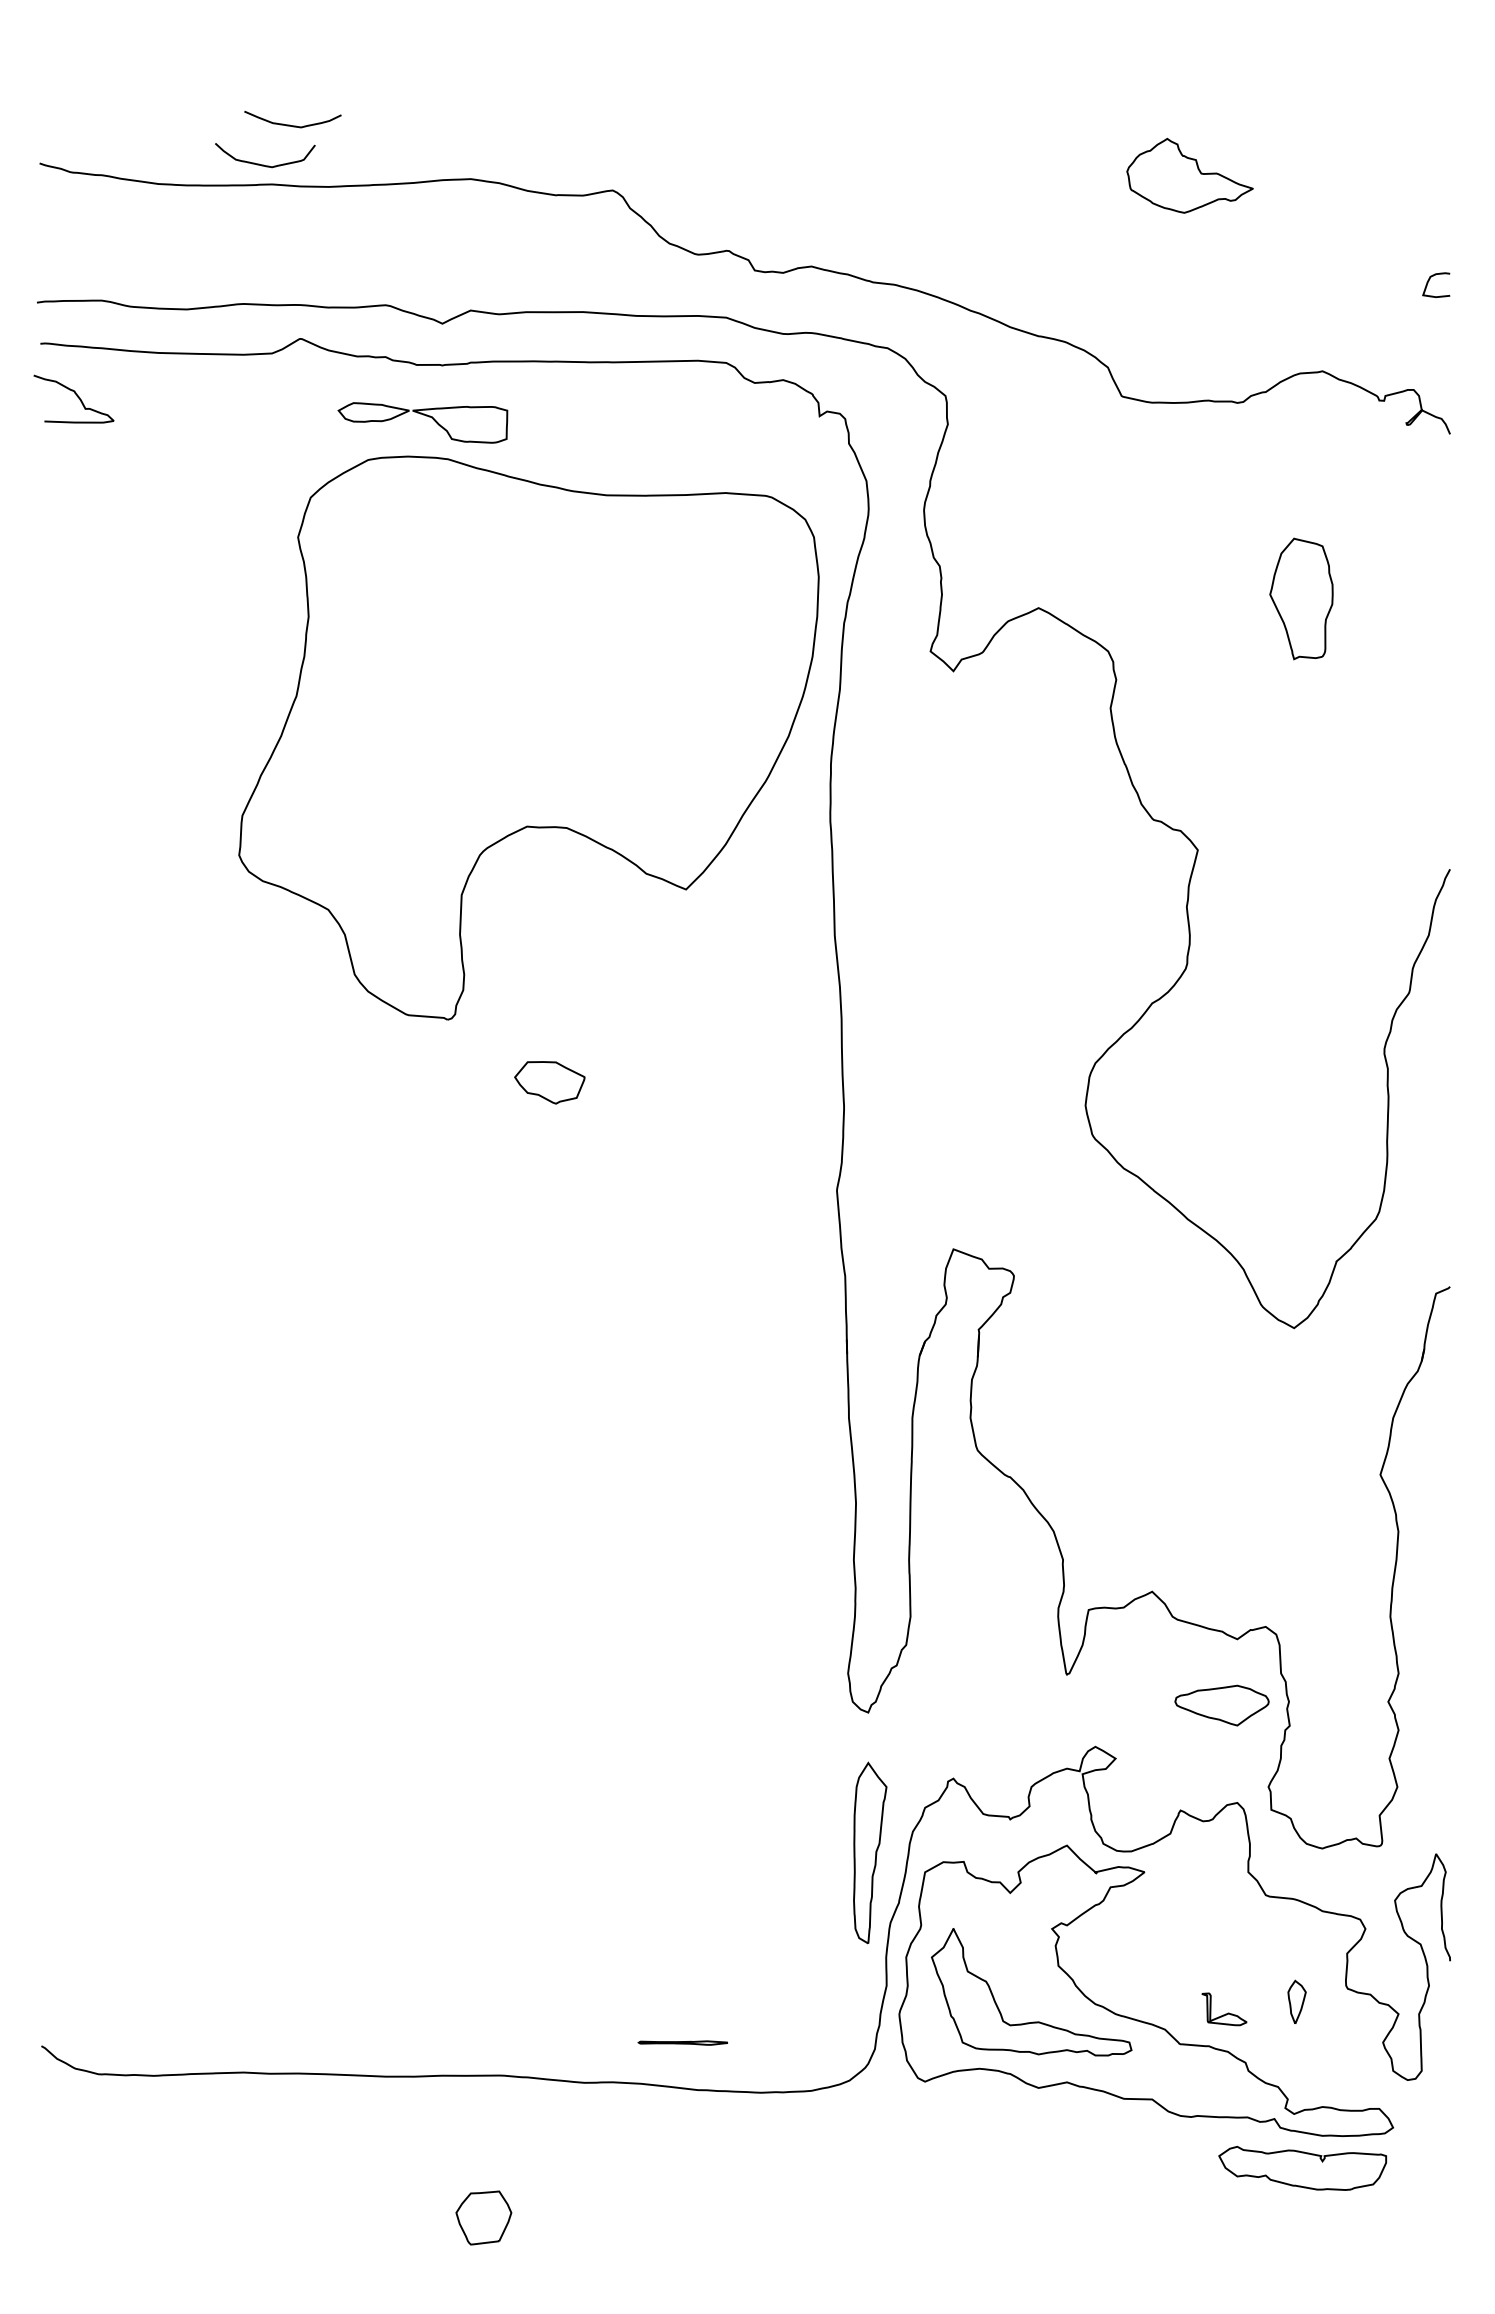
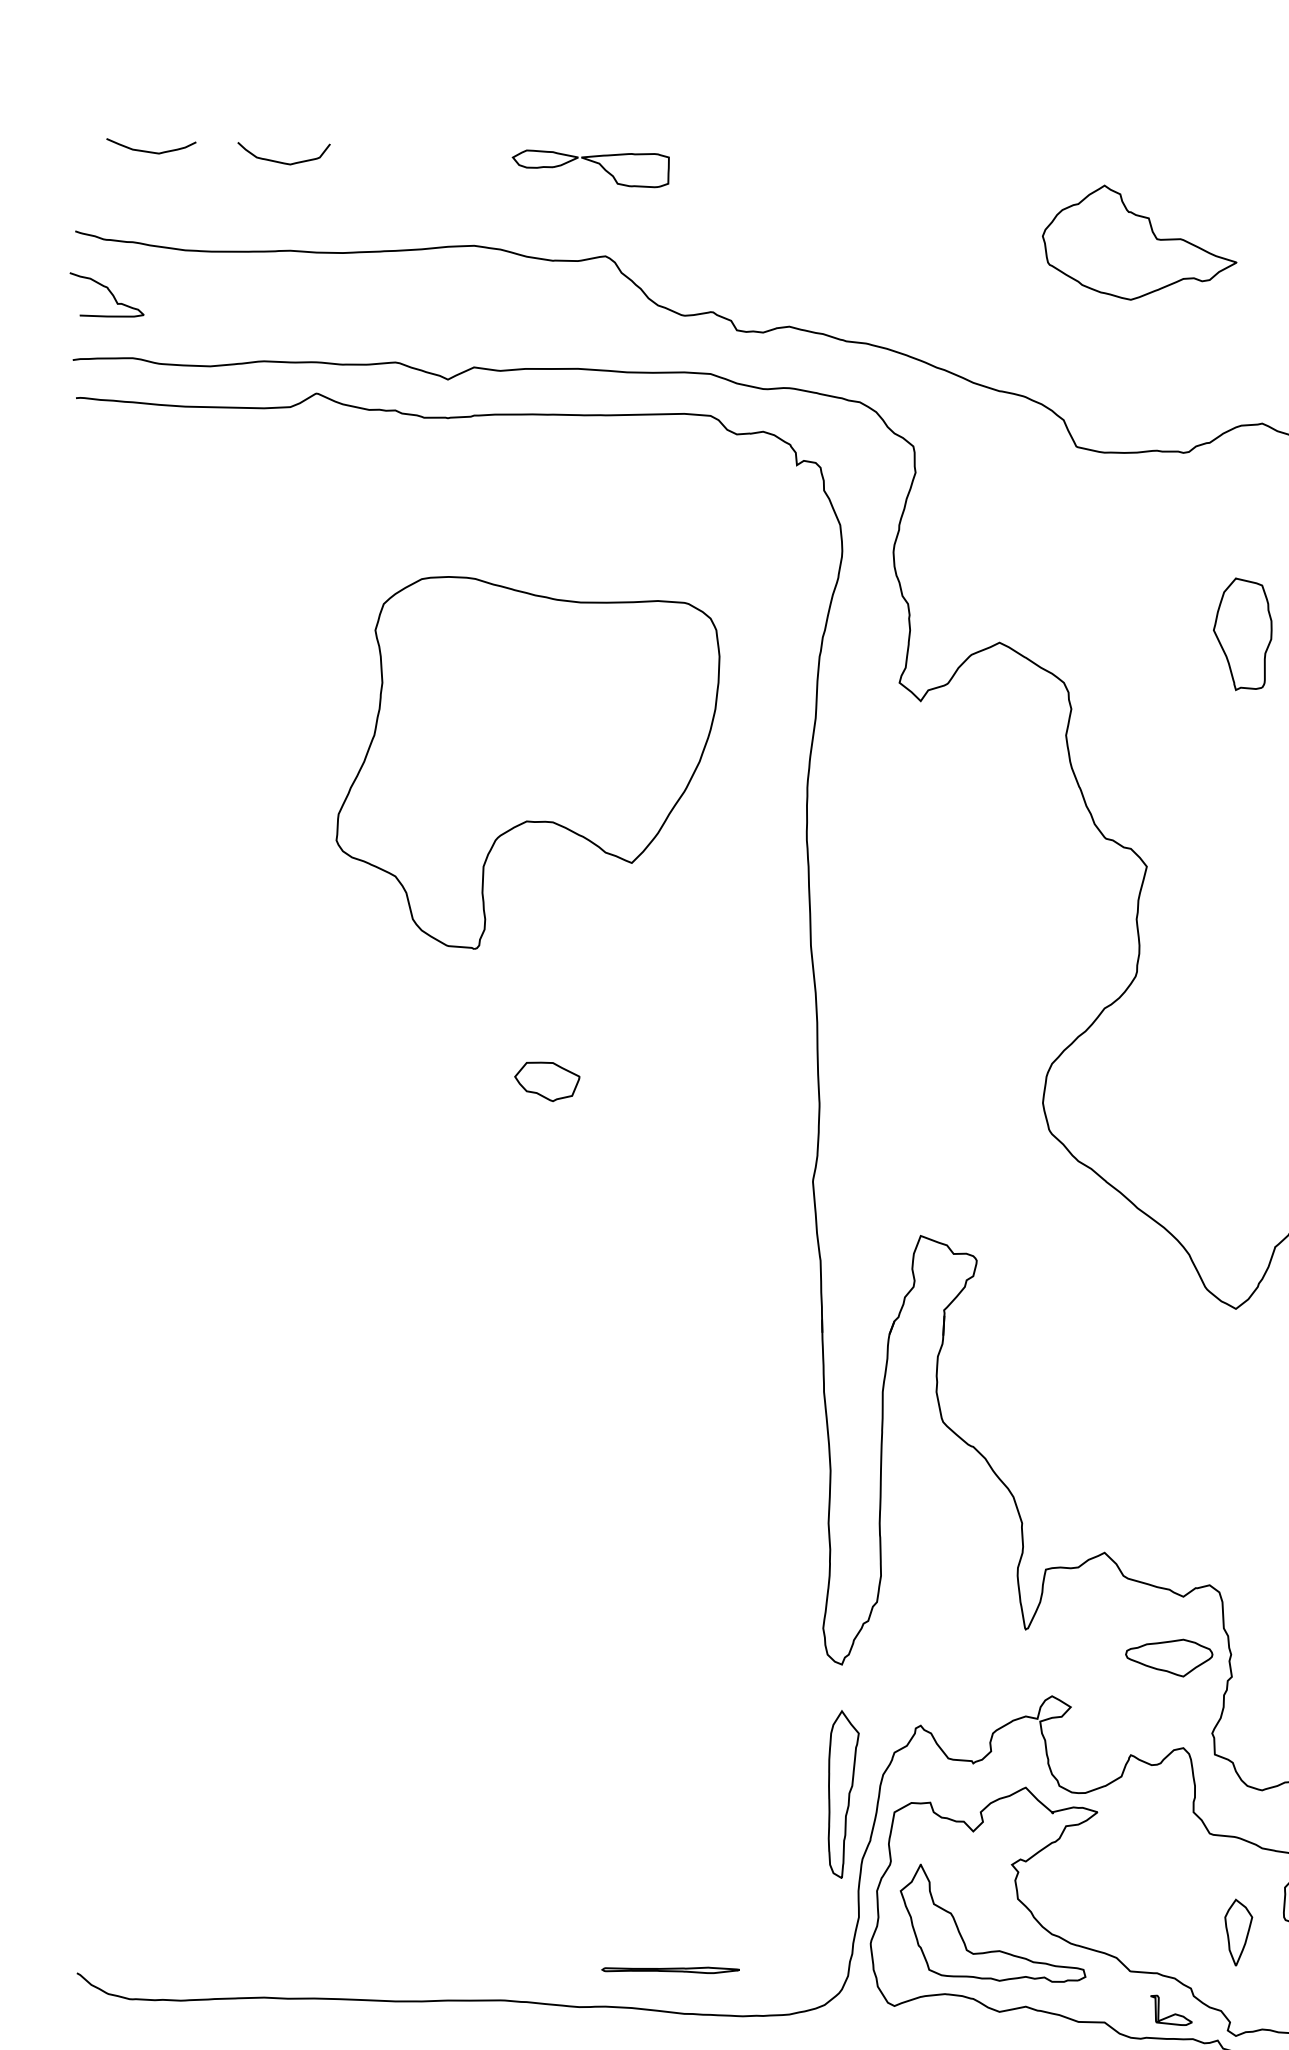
curve: (290, 124) -> (149, 150), moved
curve: (263, 164) -> (282, 161), moved
part: (1189, 175) -> (1139, 242), size x1.67
curve: (76, 396) -> (109, 292), moved
part: (423, 415) -> (591, 161), moved
part: (528, 737) -> (527, 762), size x0.71
part: (1296, 2001) -> (1238, 1931), size x1.67
part: (1224, 2009) -> (1171, 2010), moved
part: (682, 2042) -> (670, 1969), size x1.67

